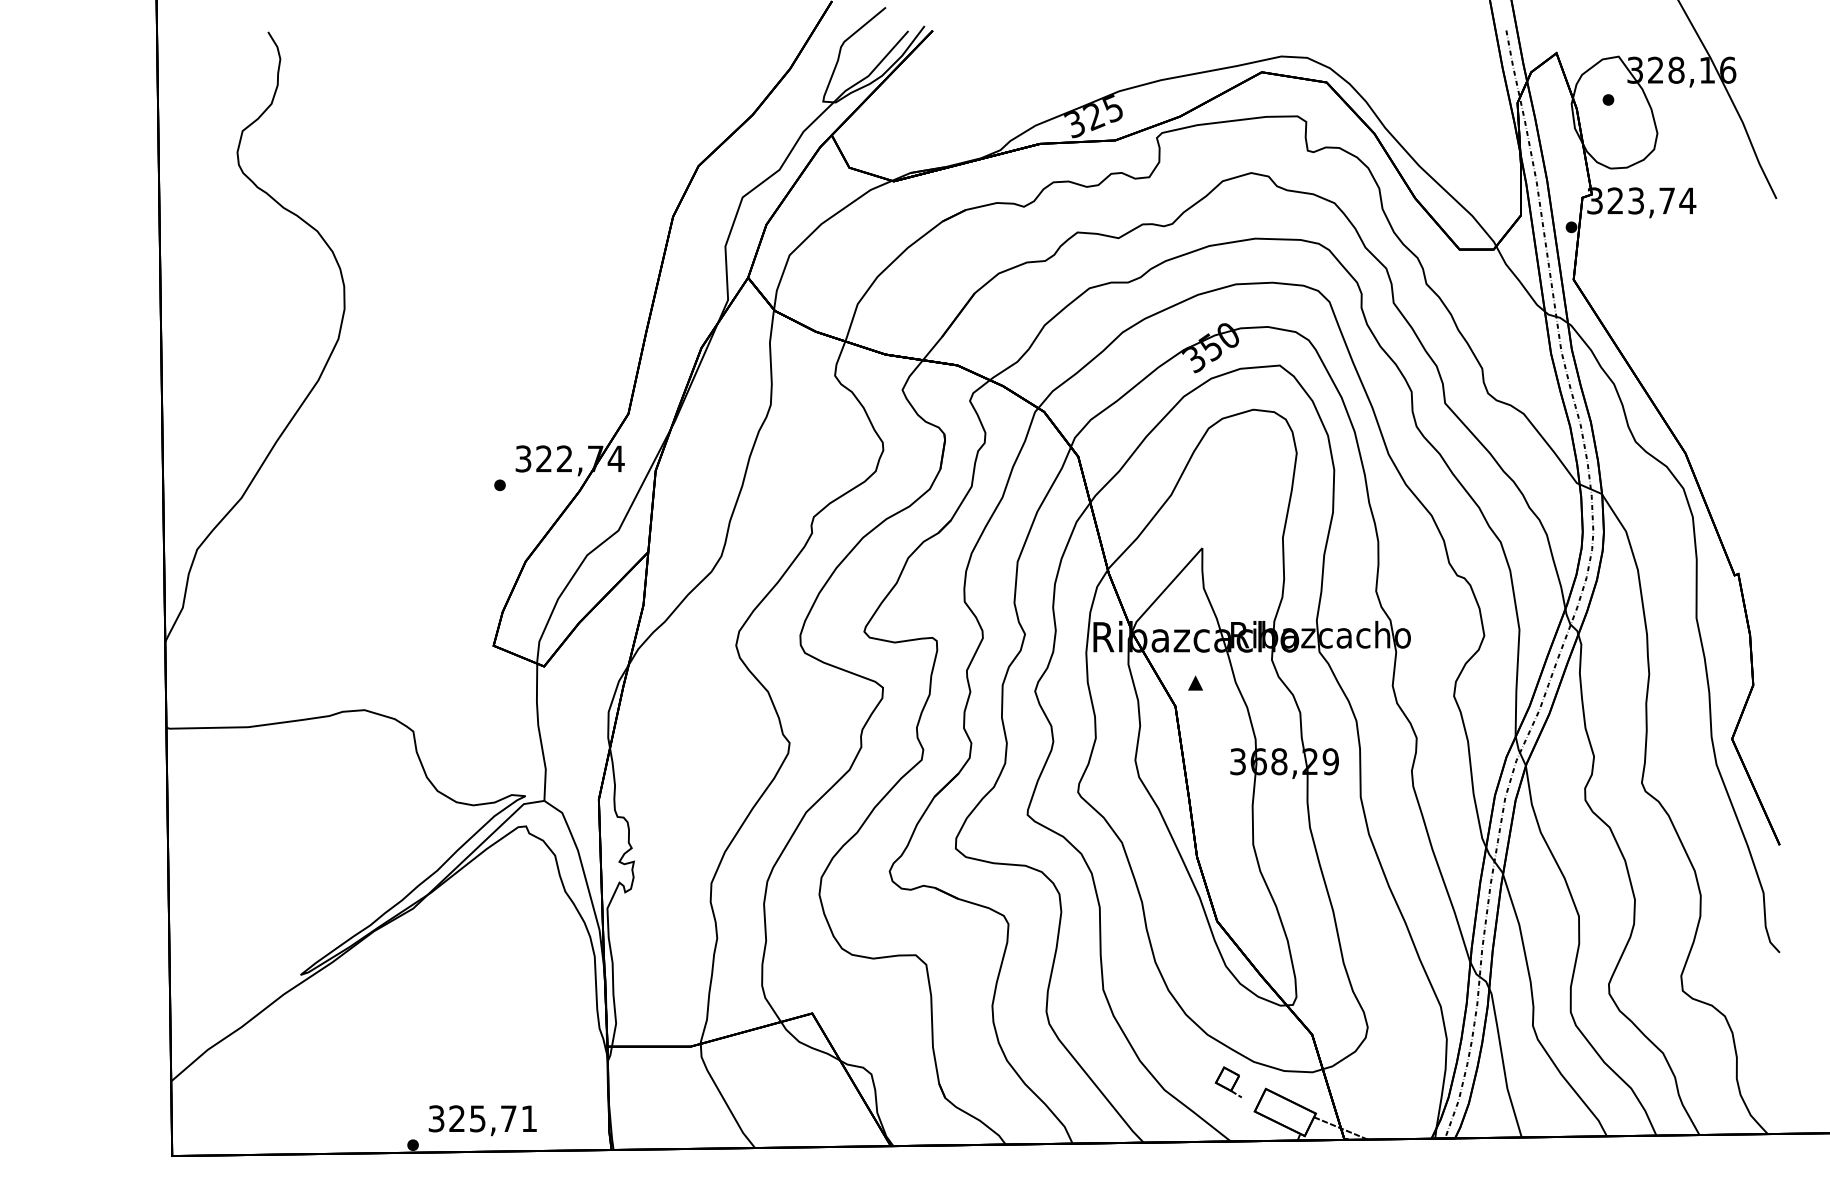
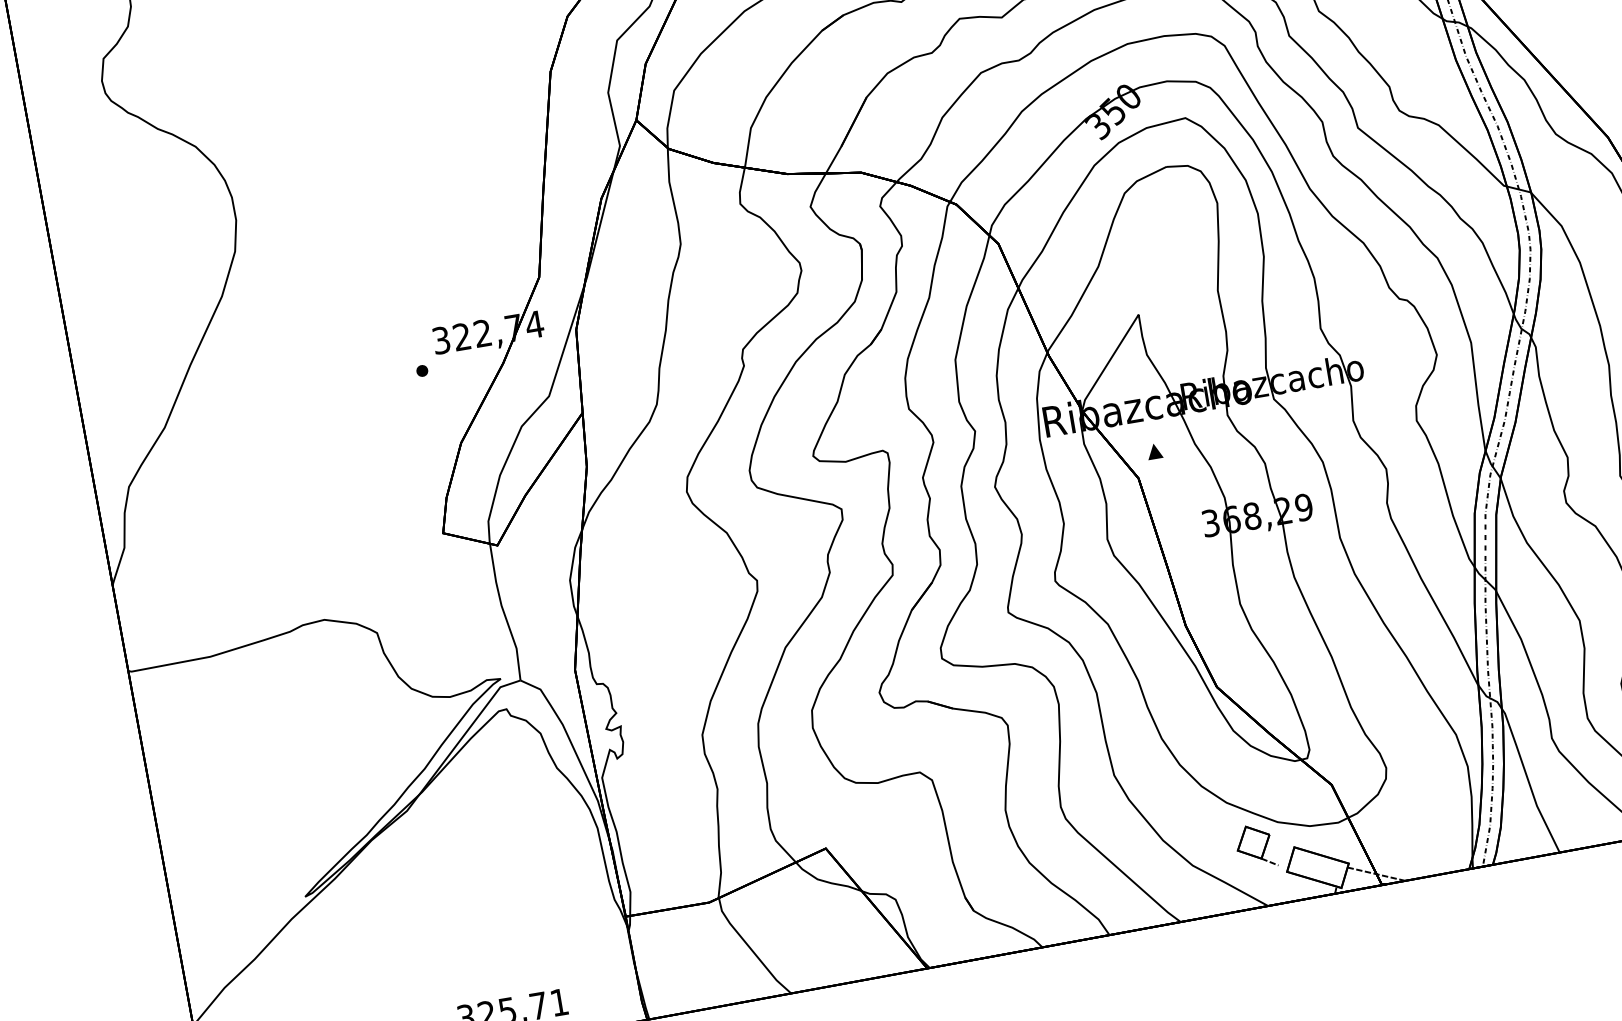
part: (1228, 1082) -> (1255, 847), size x1.43

